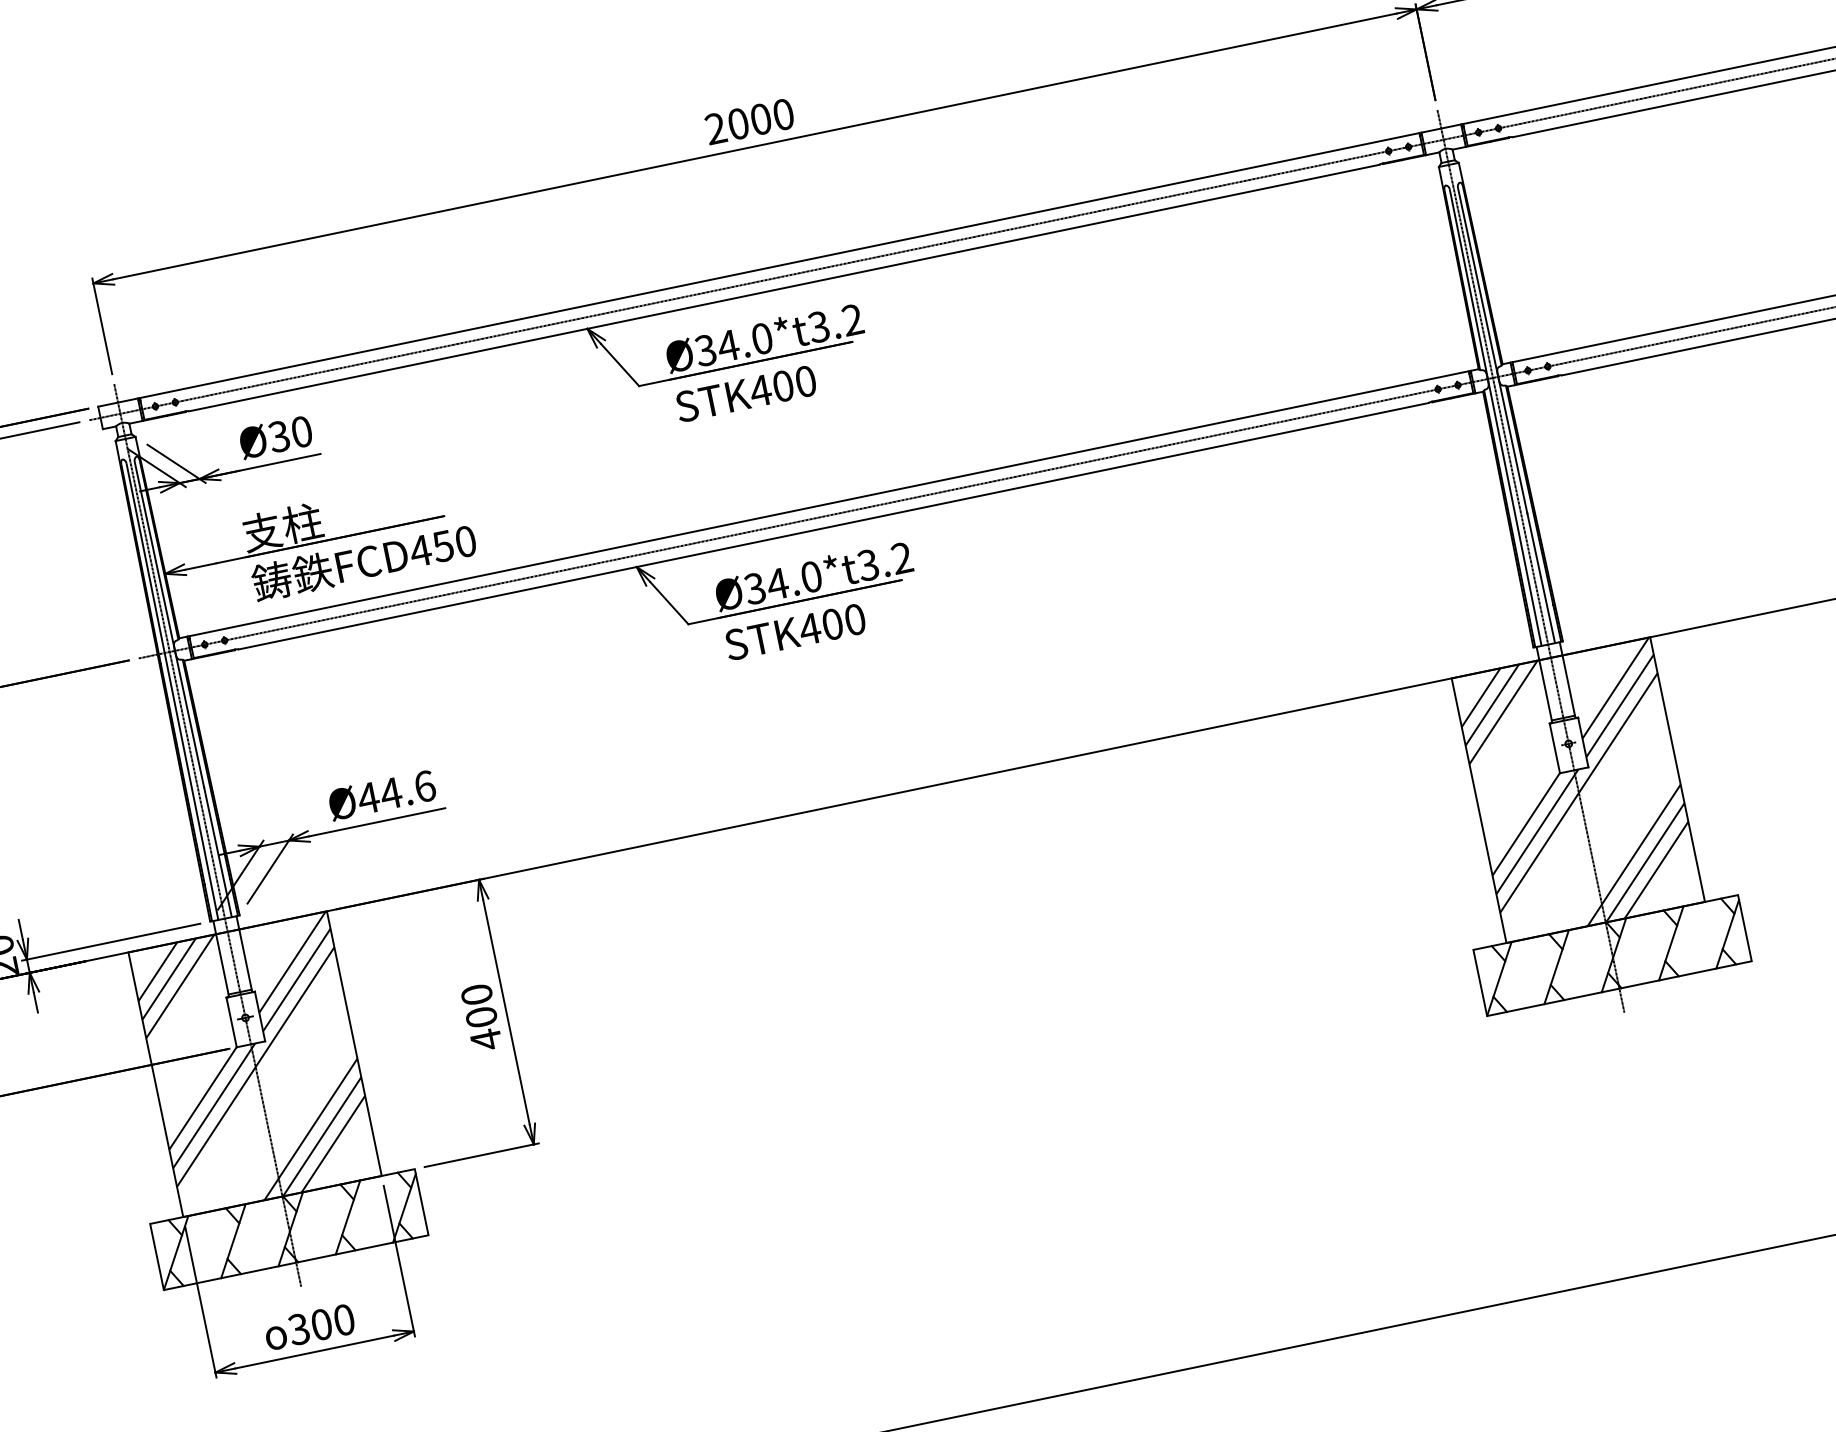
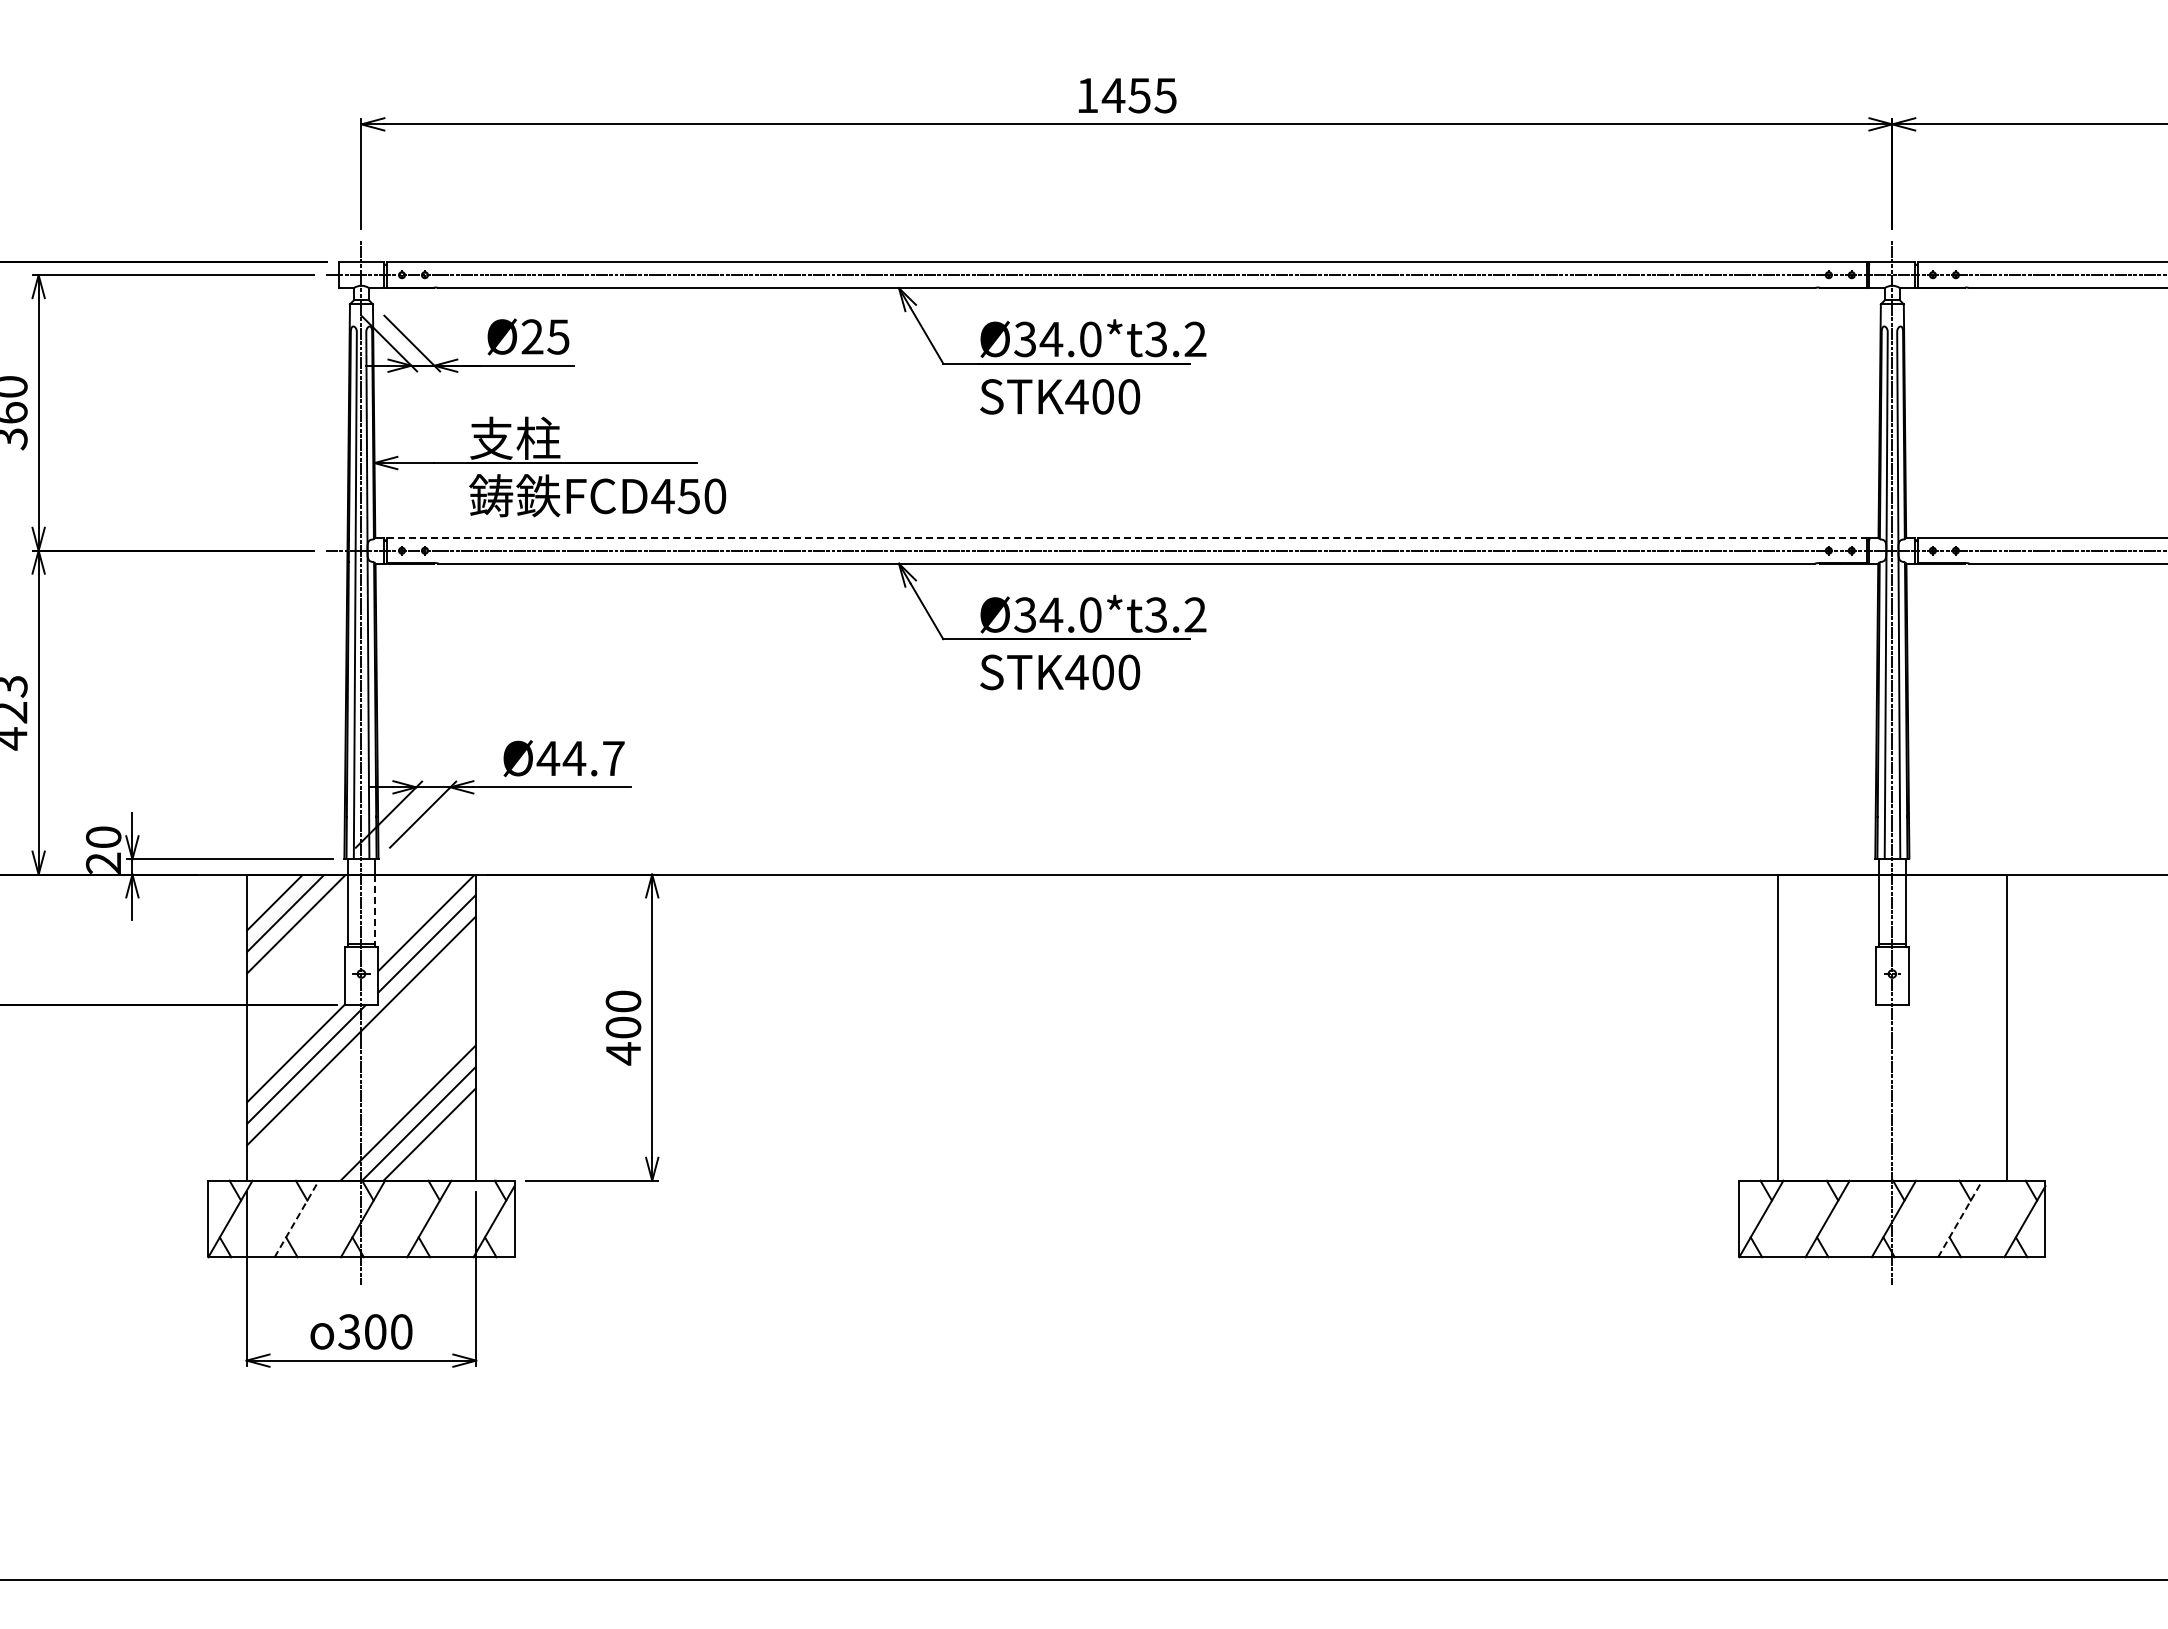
text: (749, 121) -> (1126, 95), 2000 -> 1455
text: (290, 433) -> (545, 336), Ø30 -> Ø25
line: (829, 503) -> (1127, 537), solid -> dashed
text: (424, 786) -> (613, 758), Ø44.6 -> Ø44.7
hatch: (1578, 790) -> (1892, 1027), removed
line: (1671, 942) -> (1960, 1218), solid -> dashed
line: (245, 960) -> (374, 910), solid -> dashed
line: (233, 1240) -> (297, 1218), solid -> dashed

